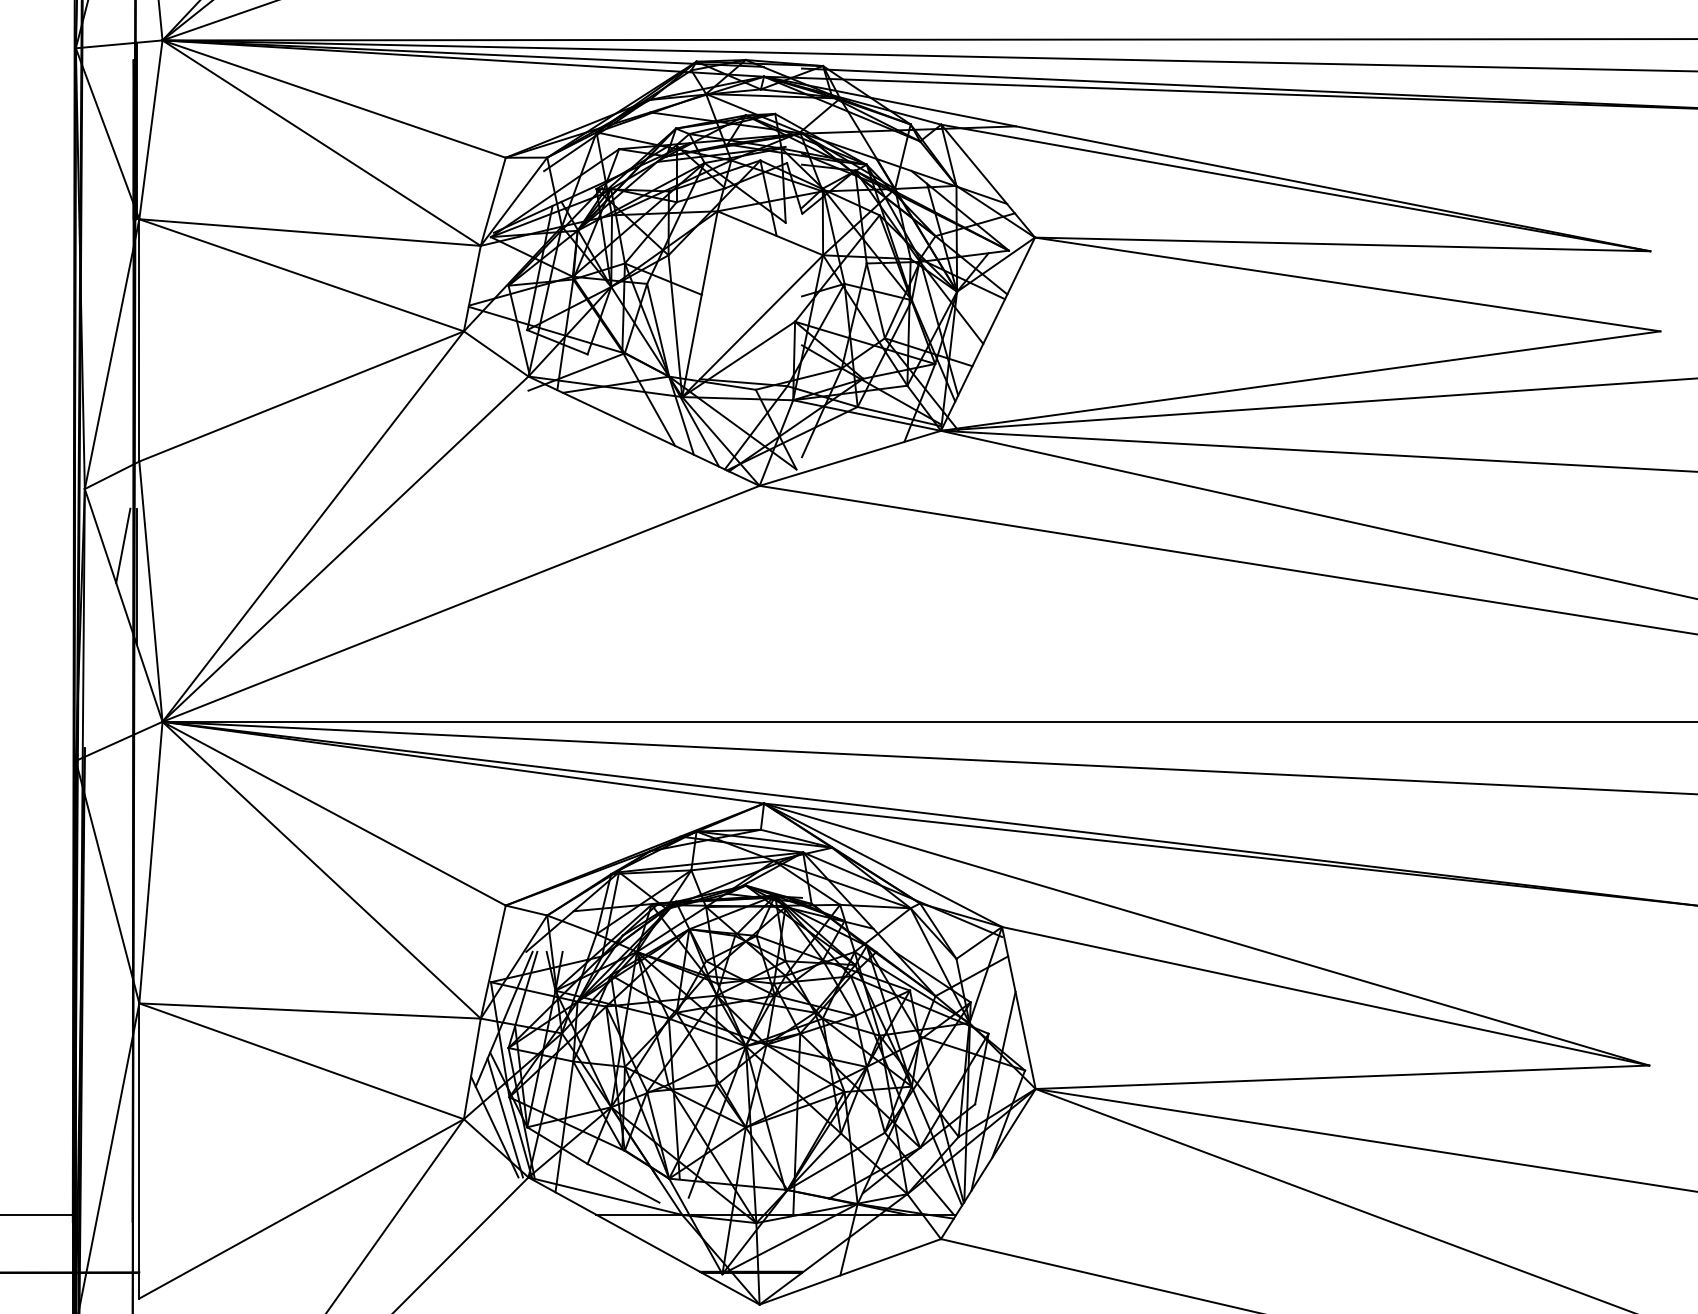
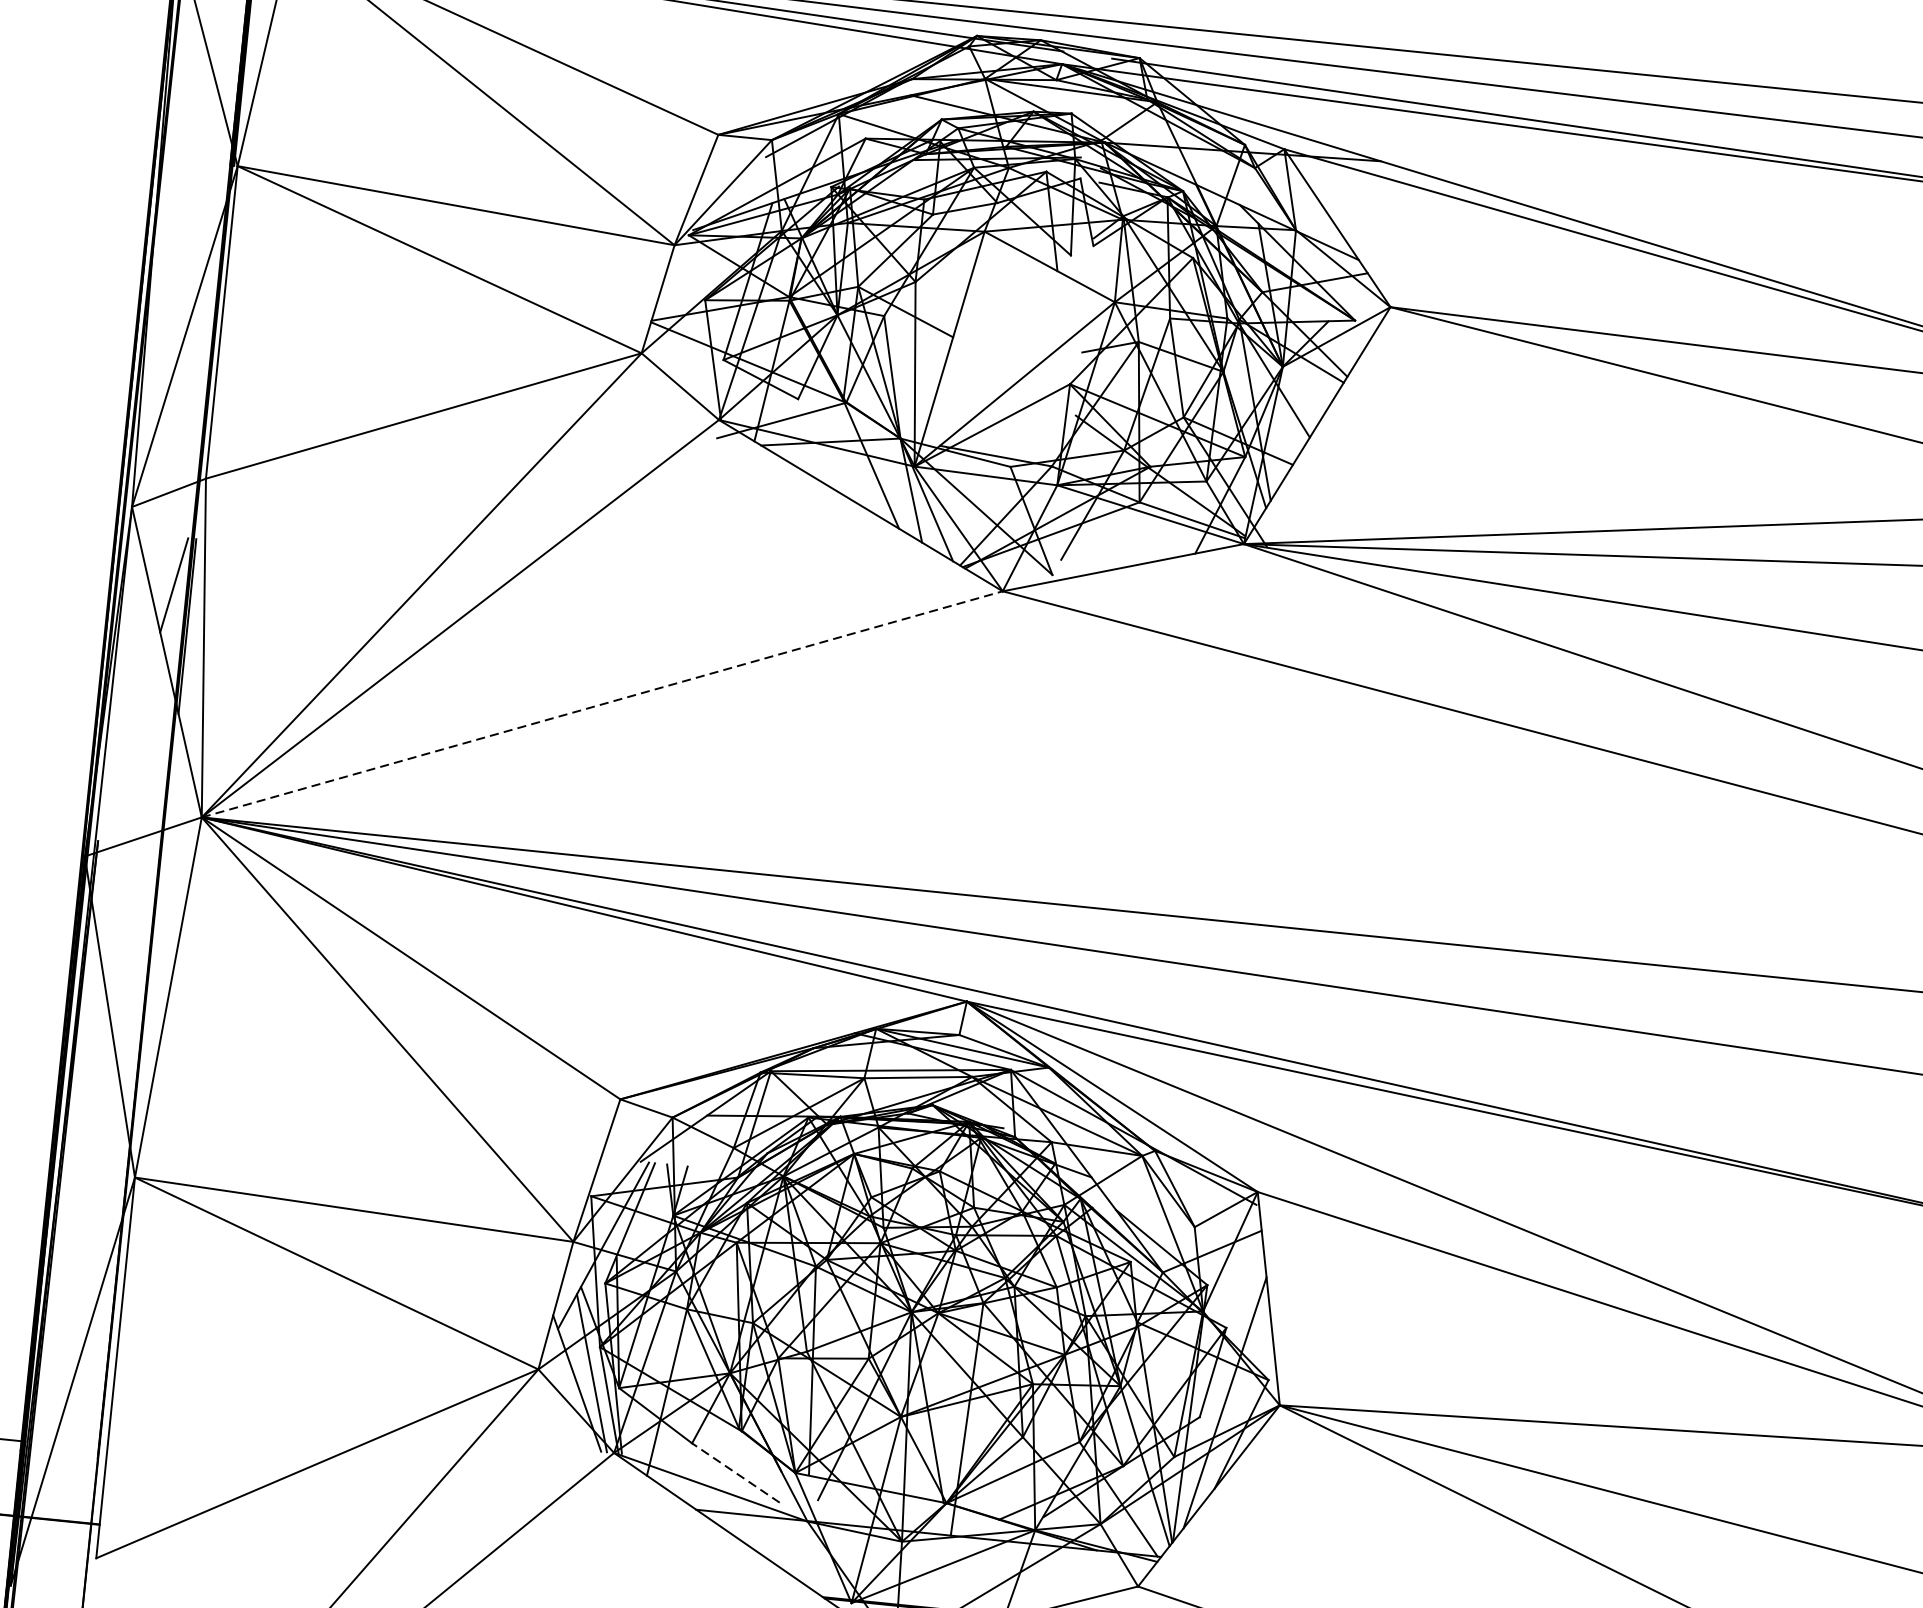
line: (461, 603) -> (602, 703), solid -> dashed
line: (623, 1183) -> (735, 1473), solid -> dashed

